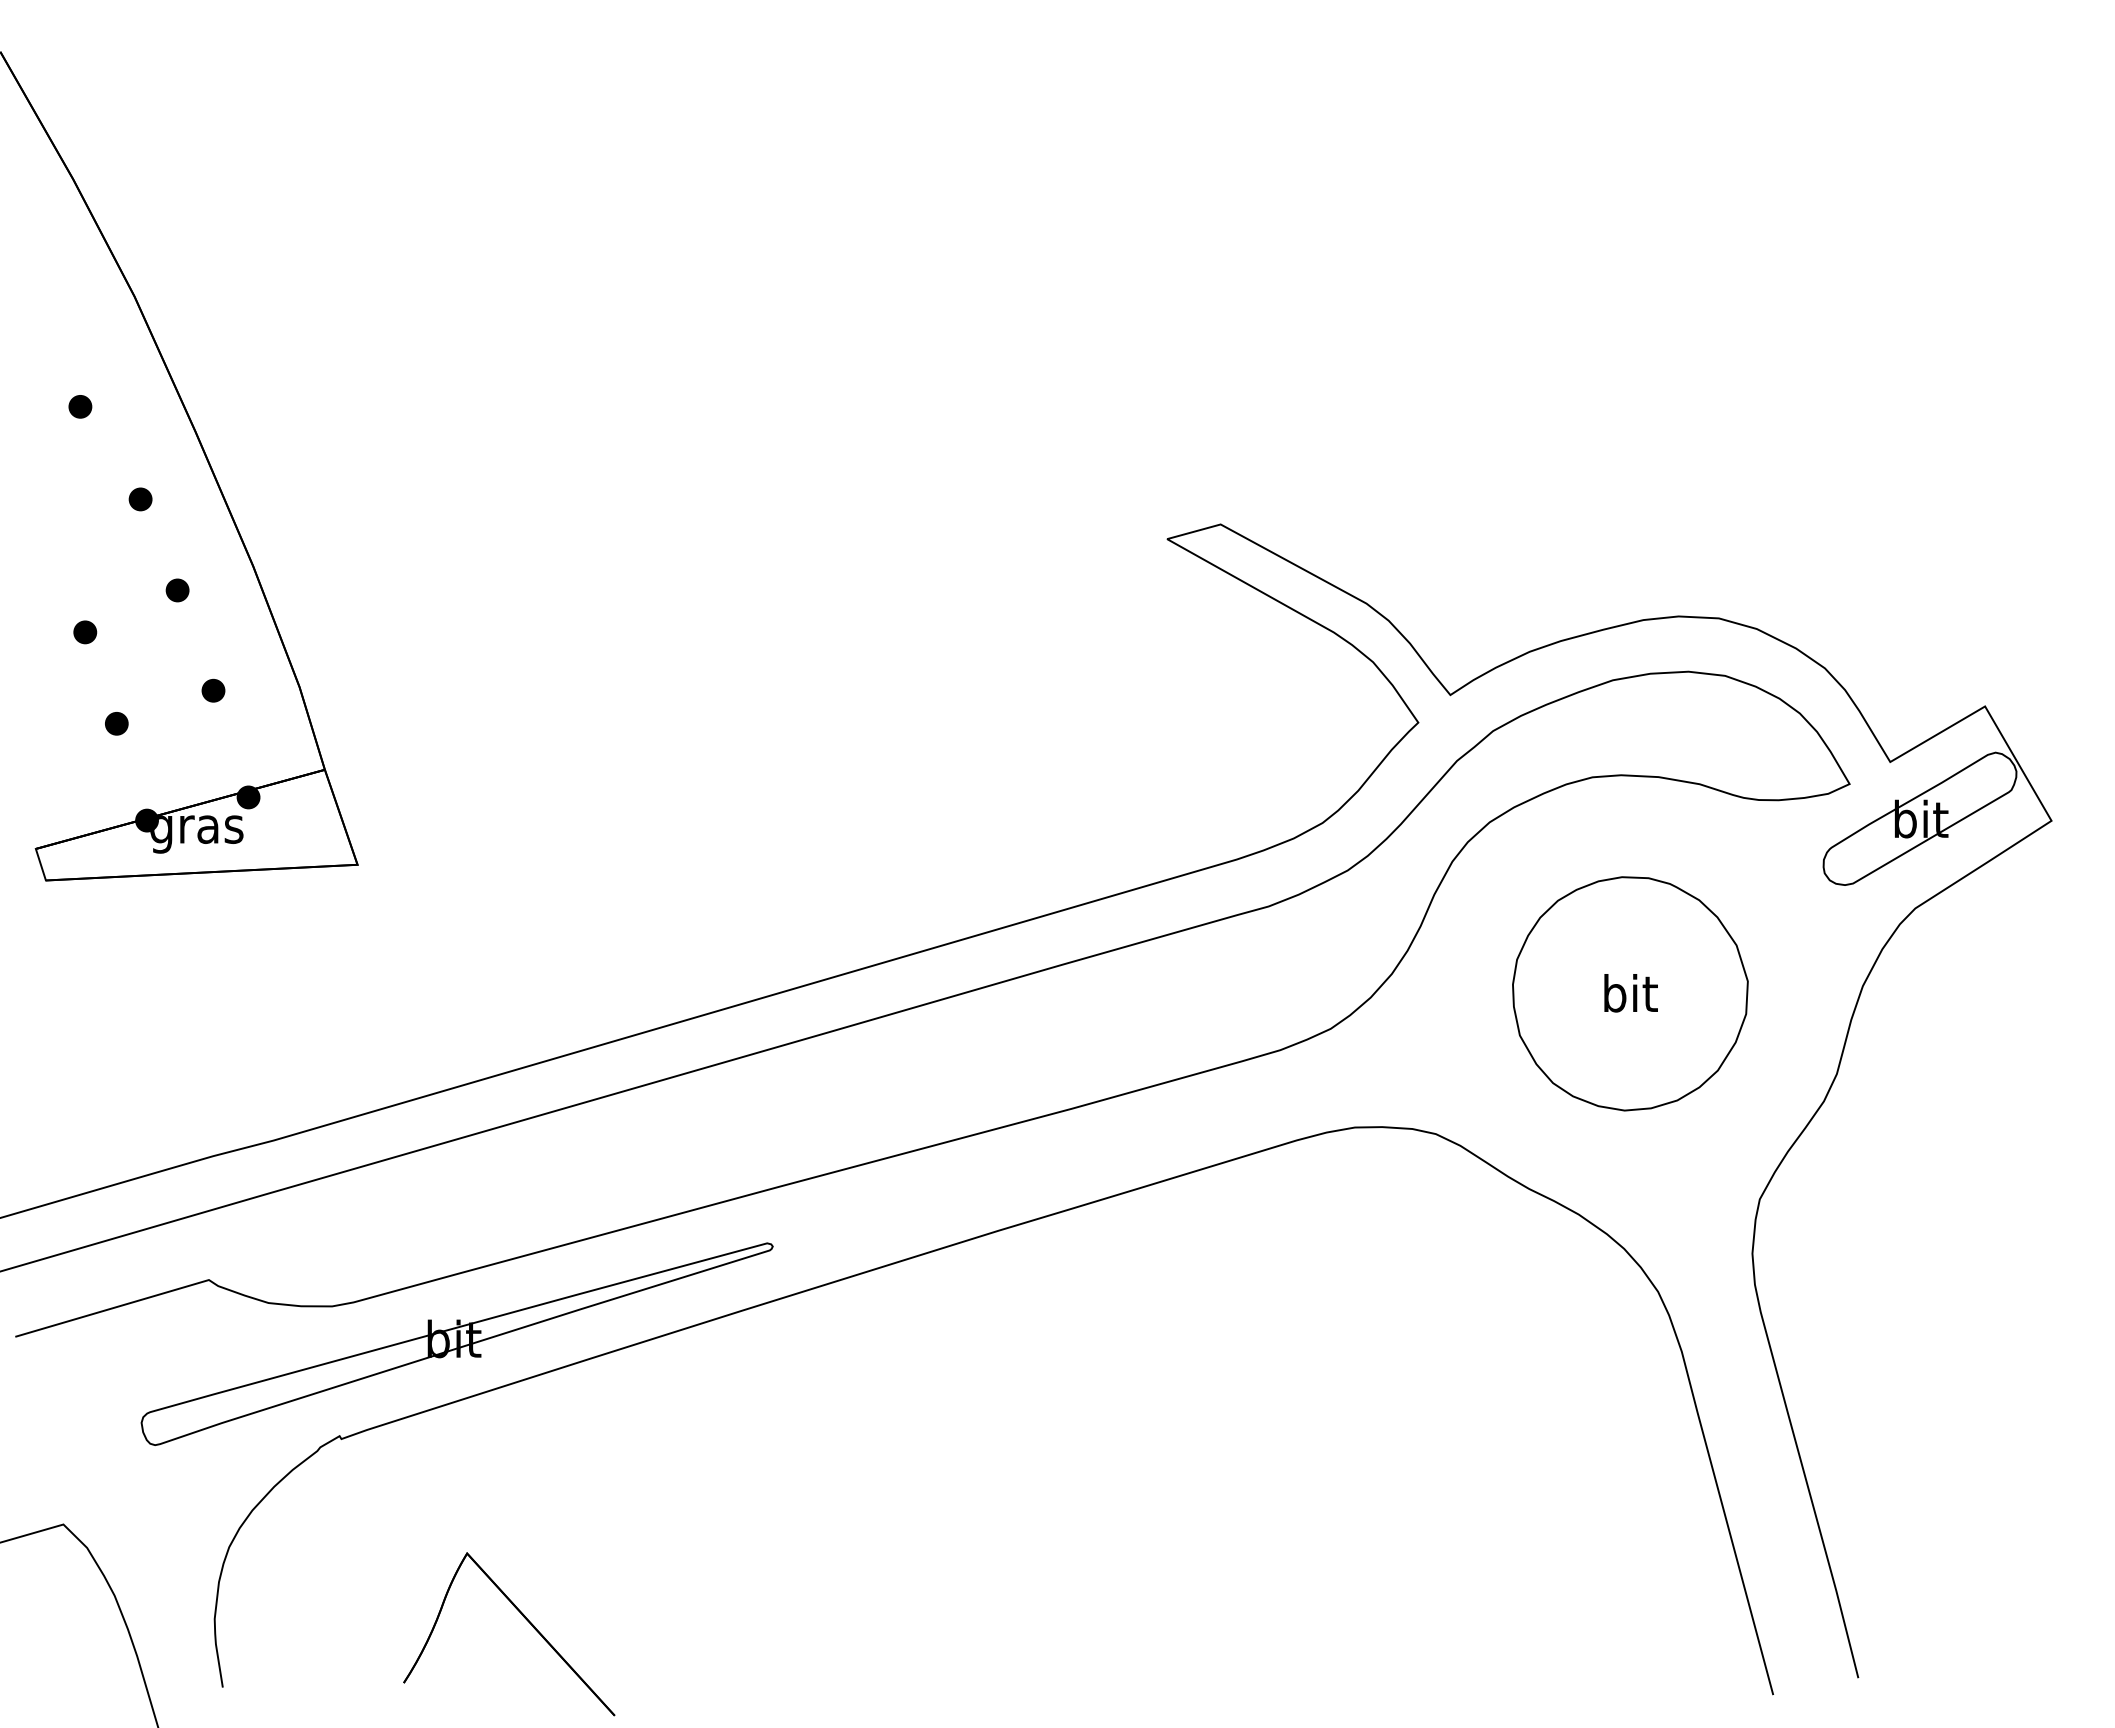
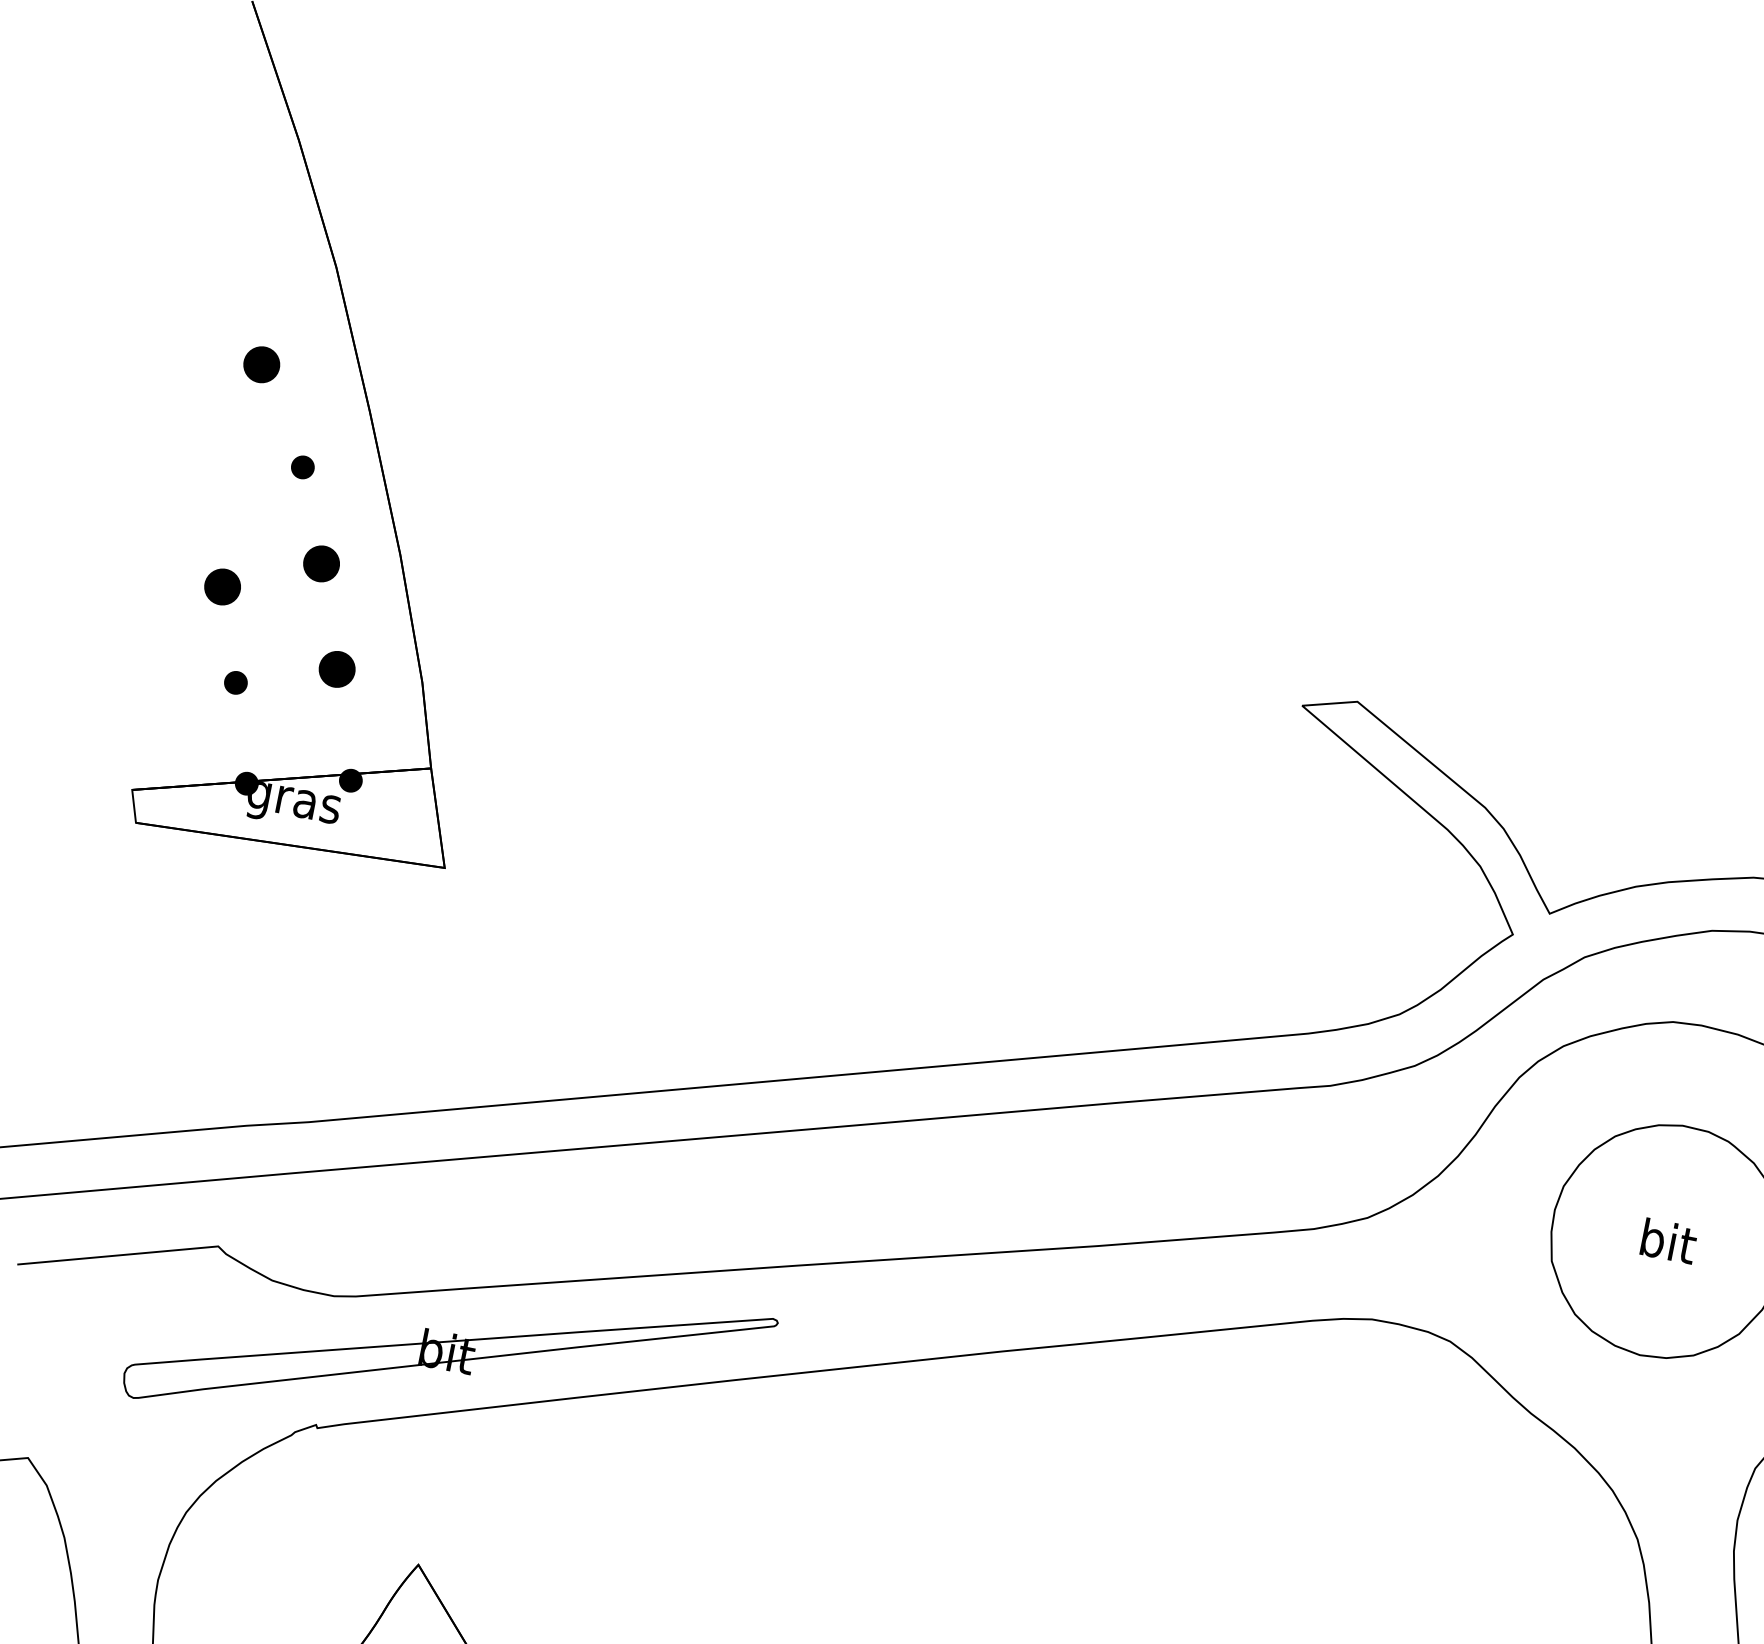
part: (80, 406) -> (261, 364), size x1.6
part: (177, 590) -> (321, 563), size x1.6
part: (85, 632) -> (222, 587), size x1.6
part: (213, 690) -> (337, 669), size x1.6

